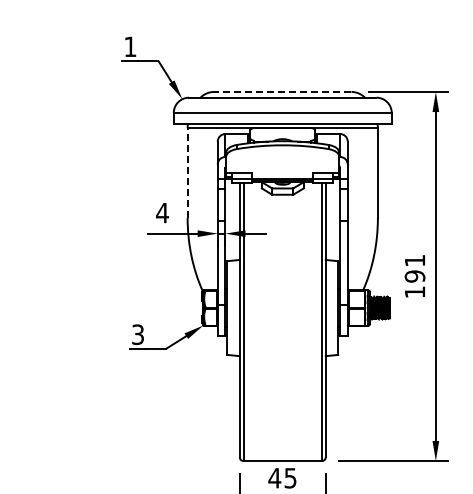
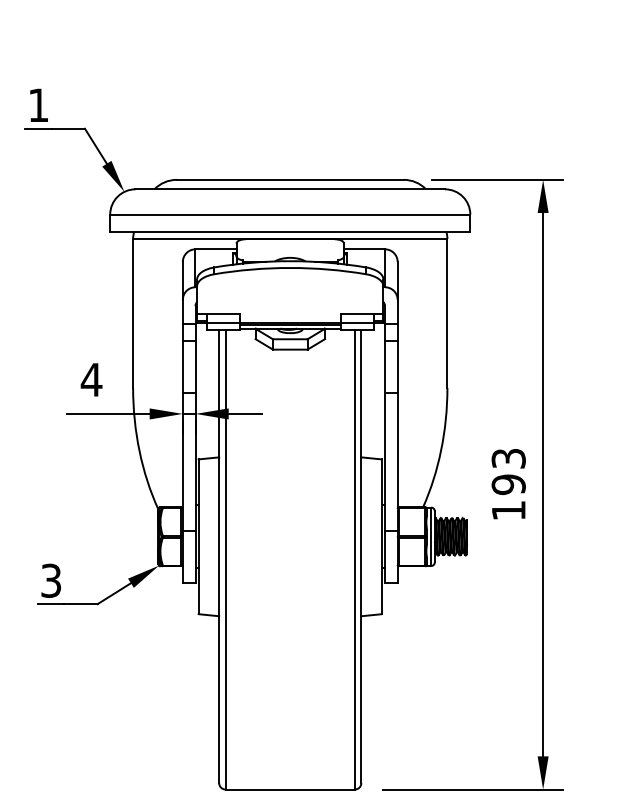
line: (282, 91) -> (289, 179), dashed -> solid
line: (187, 172) -> (132, 312), dashed -> solid
text: (414, 260) -> (507, 458), 191 -> 193

